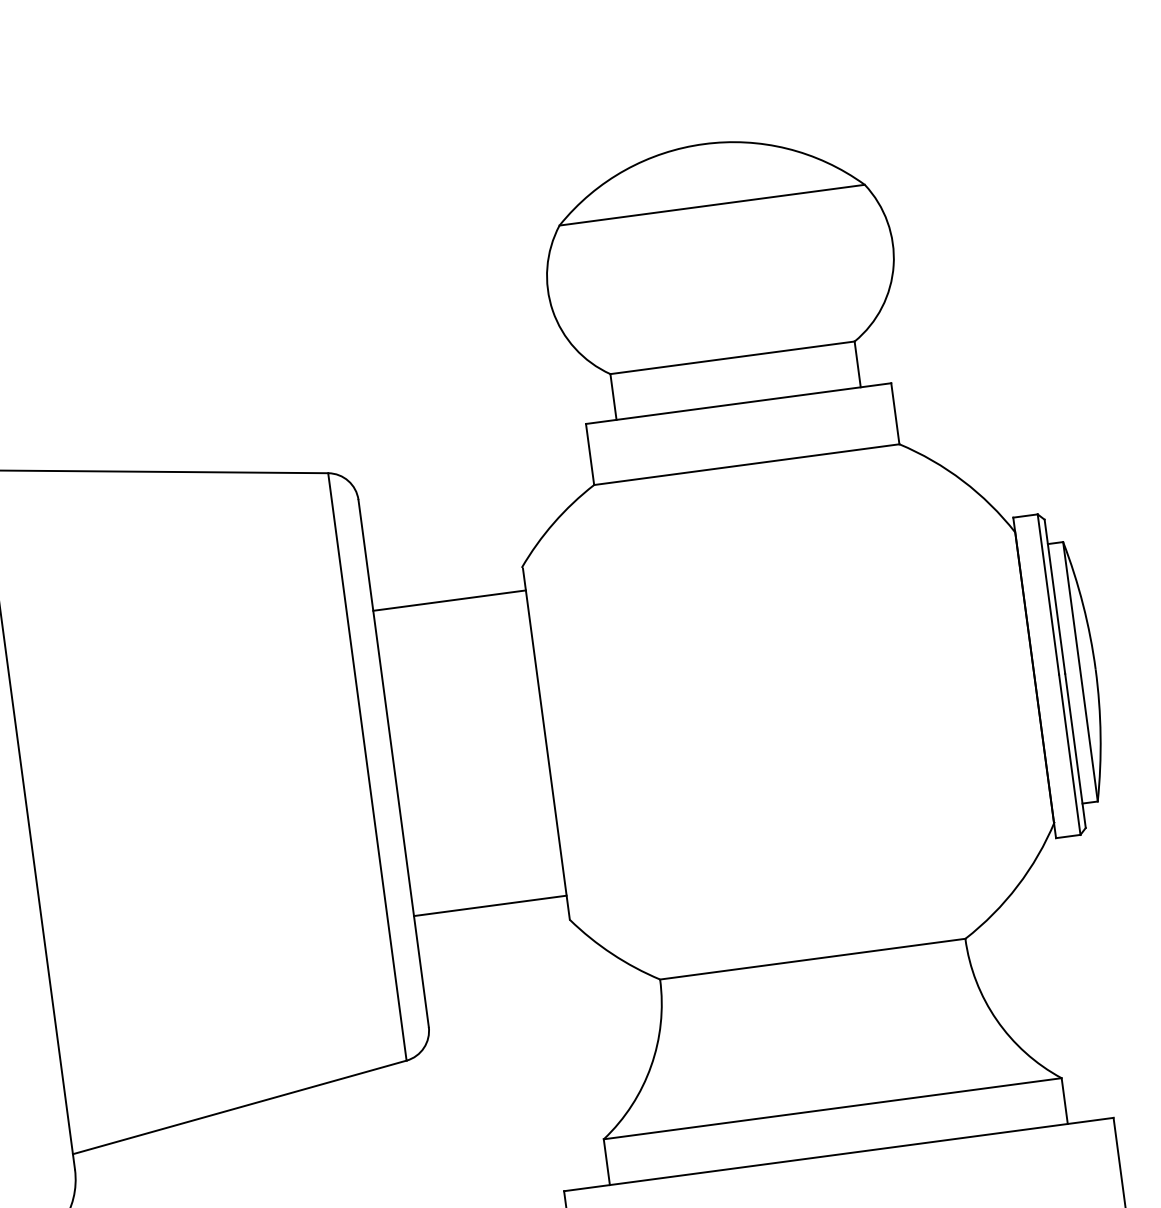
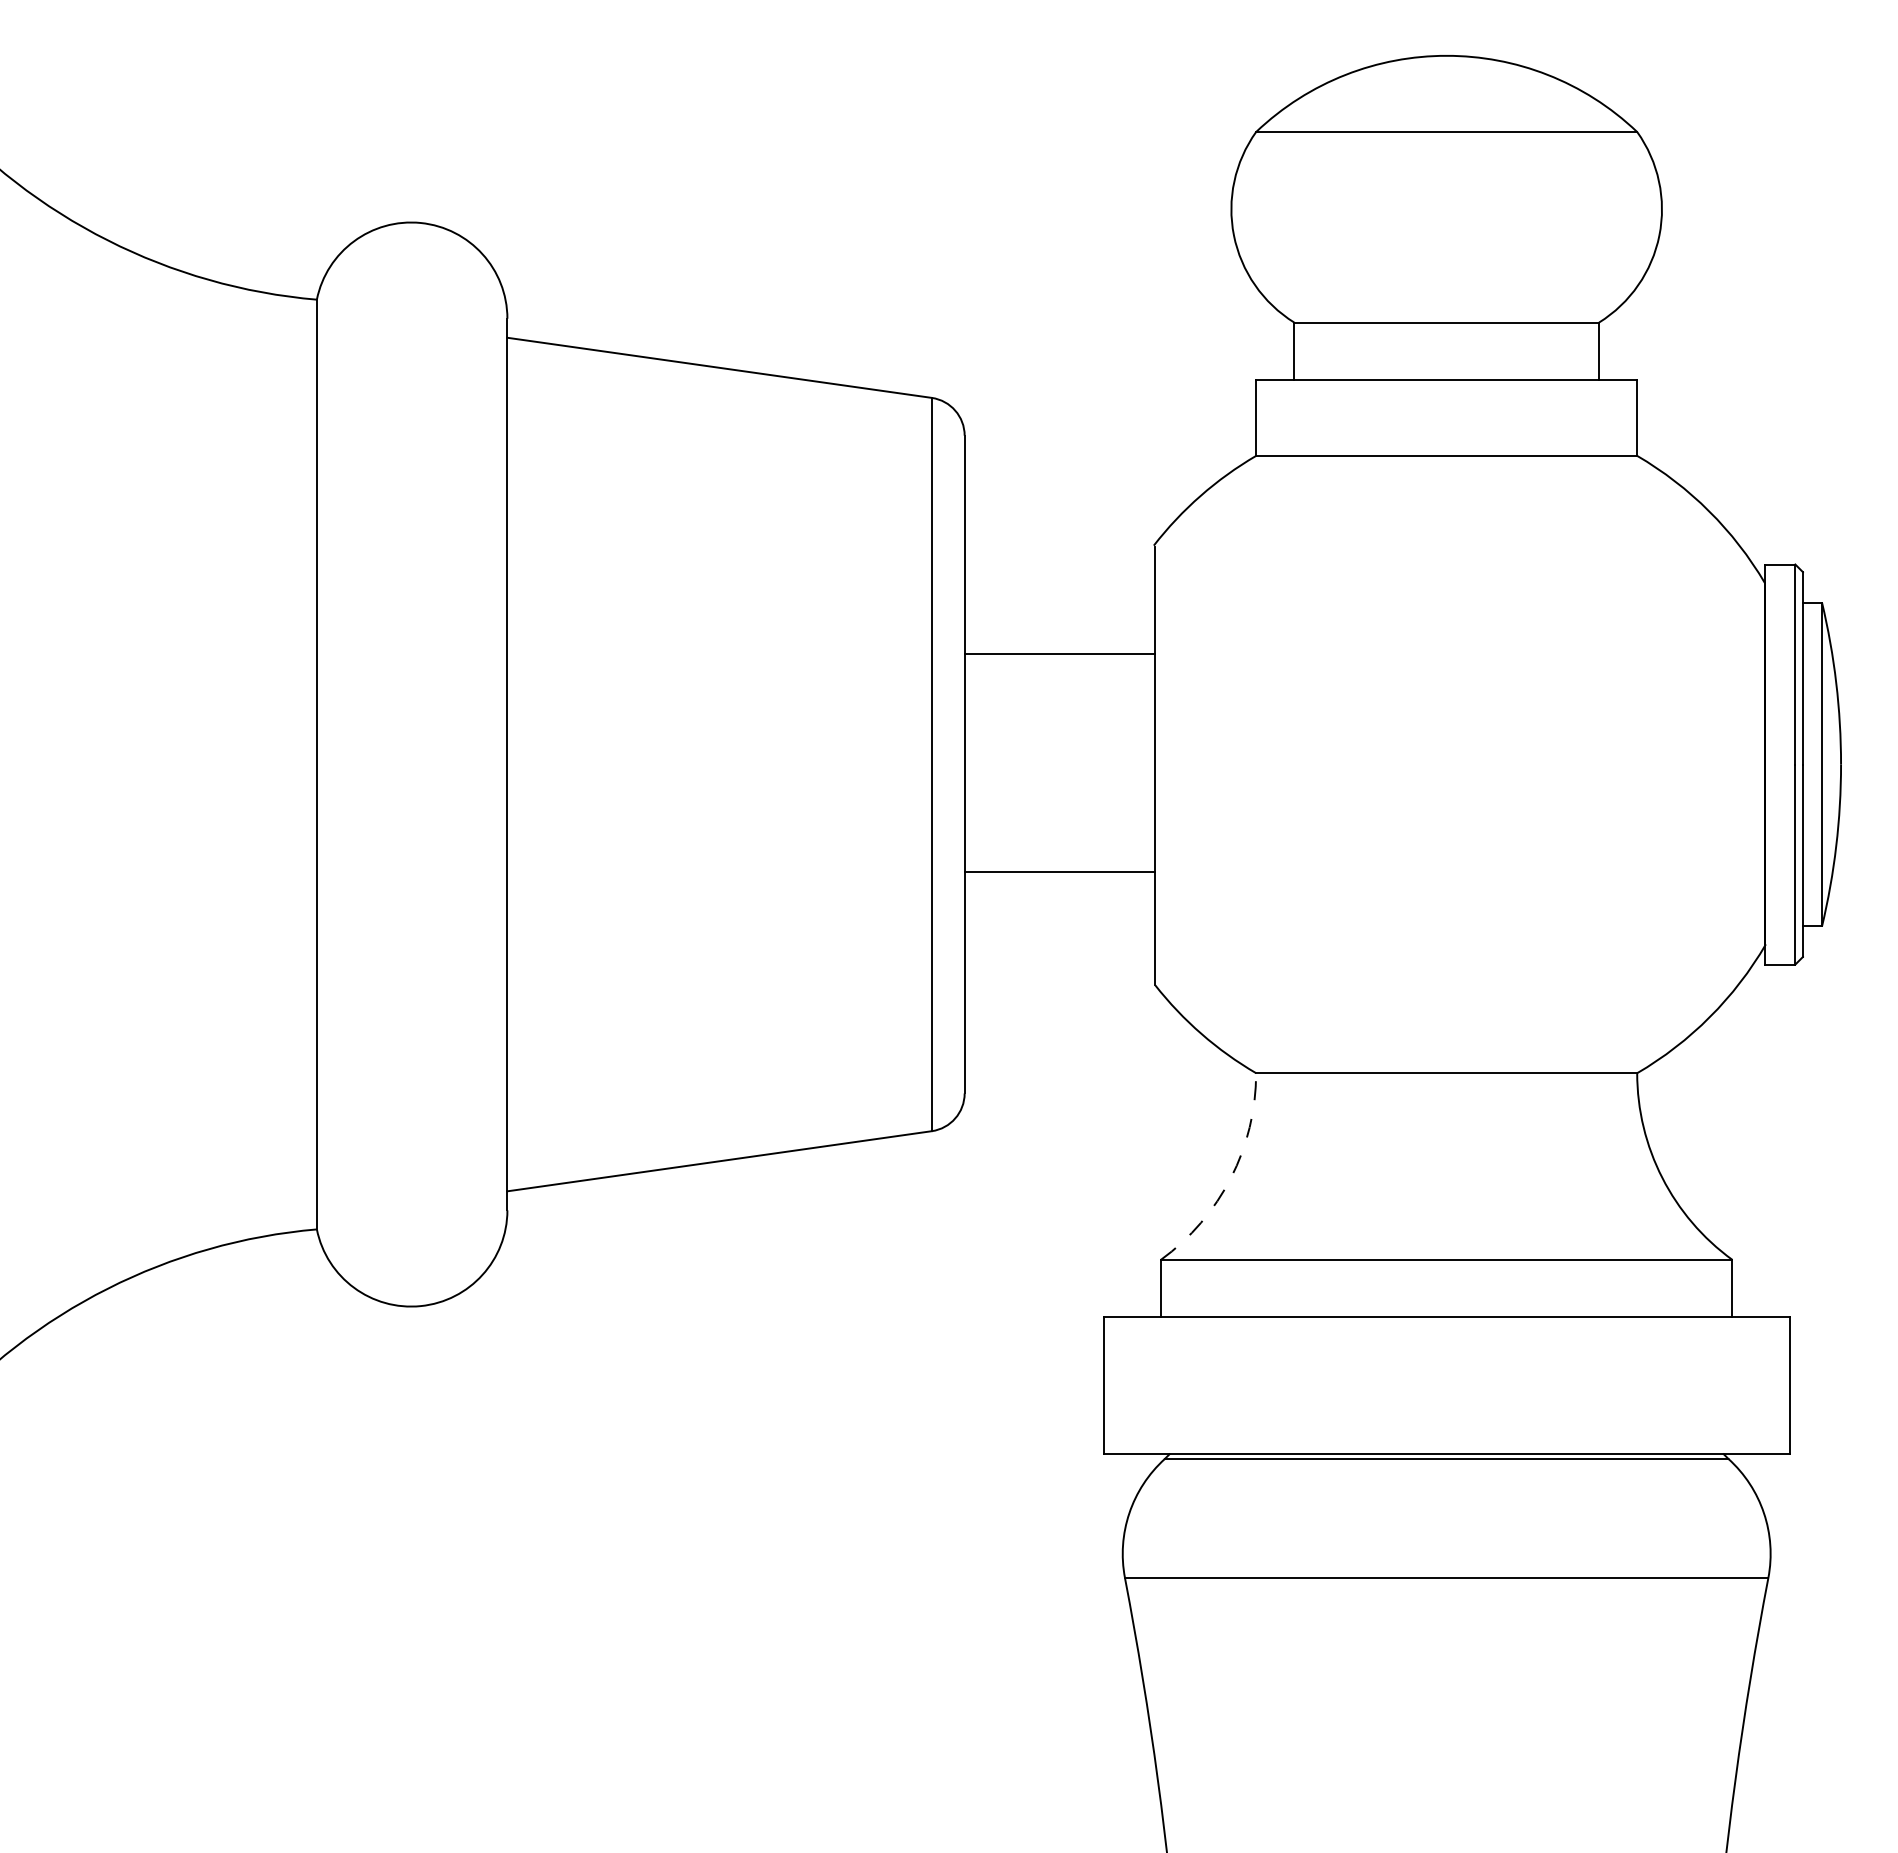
line: (449, 601) -> (1059, 654), moved
line: (490, 906) -> (1059, 872), moved
arc: (650, 1066) -> (1230, 1178), solid -> dashed

